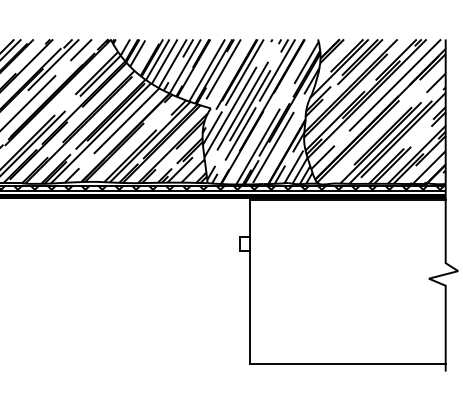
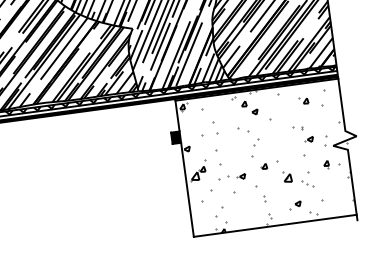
fill: (244, 243) -> (175, 137), added
hatch: (348, 282) -> (266, 158), added

